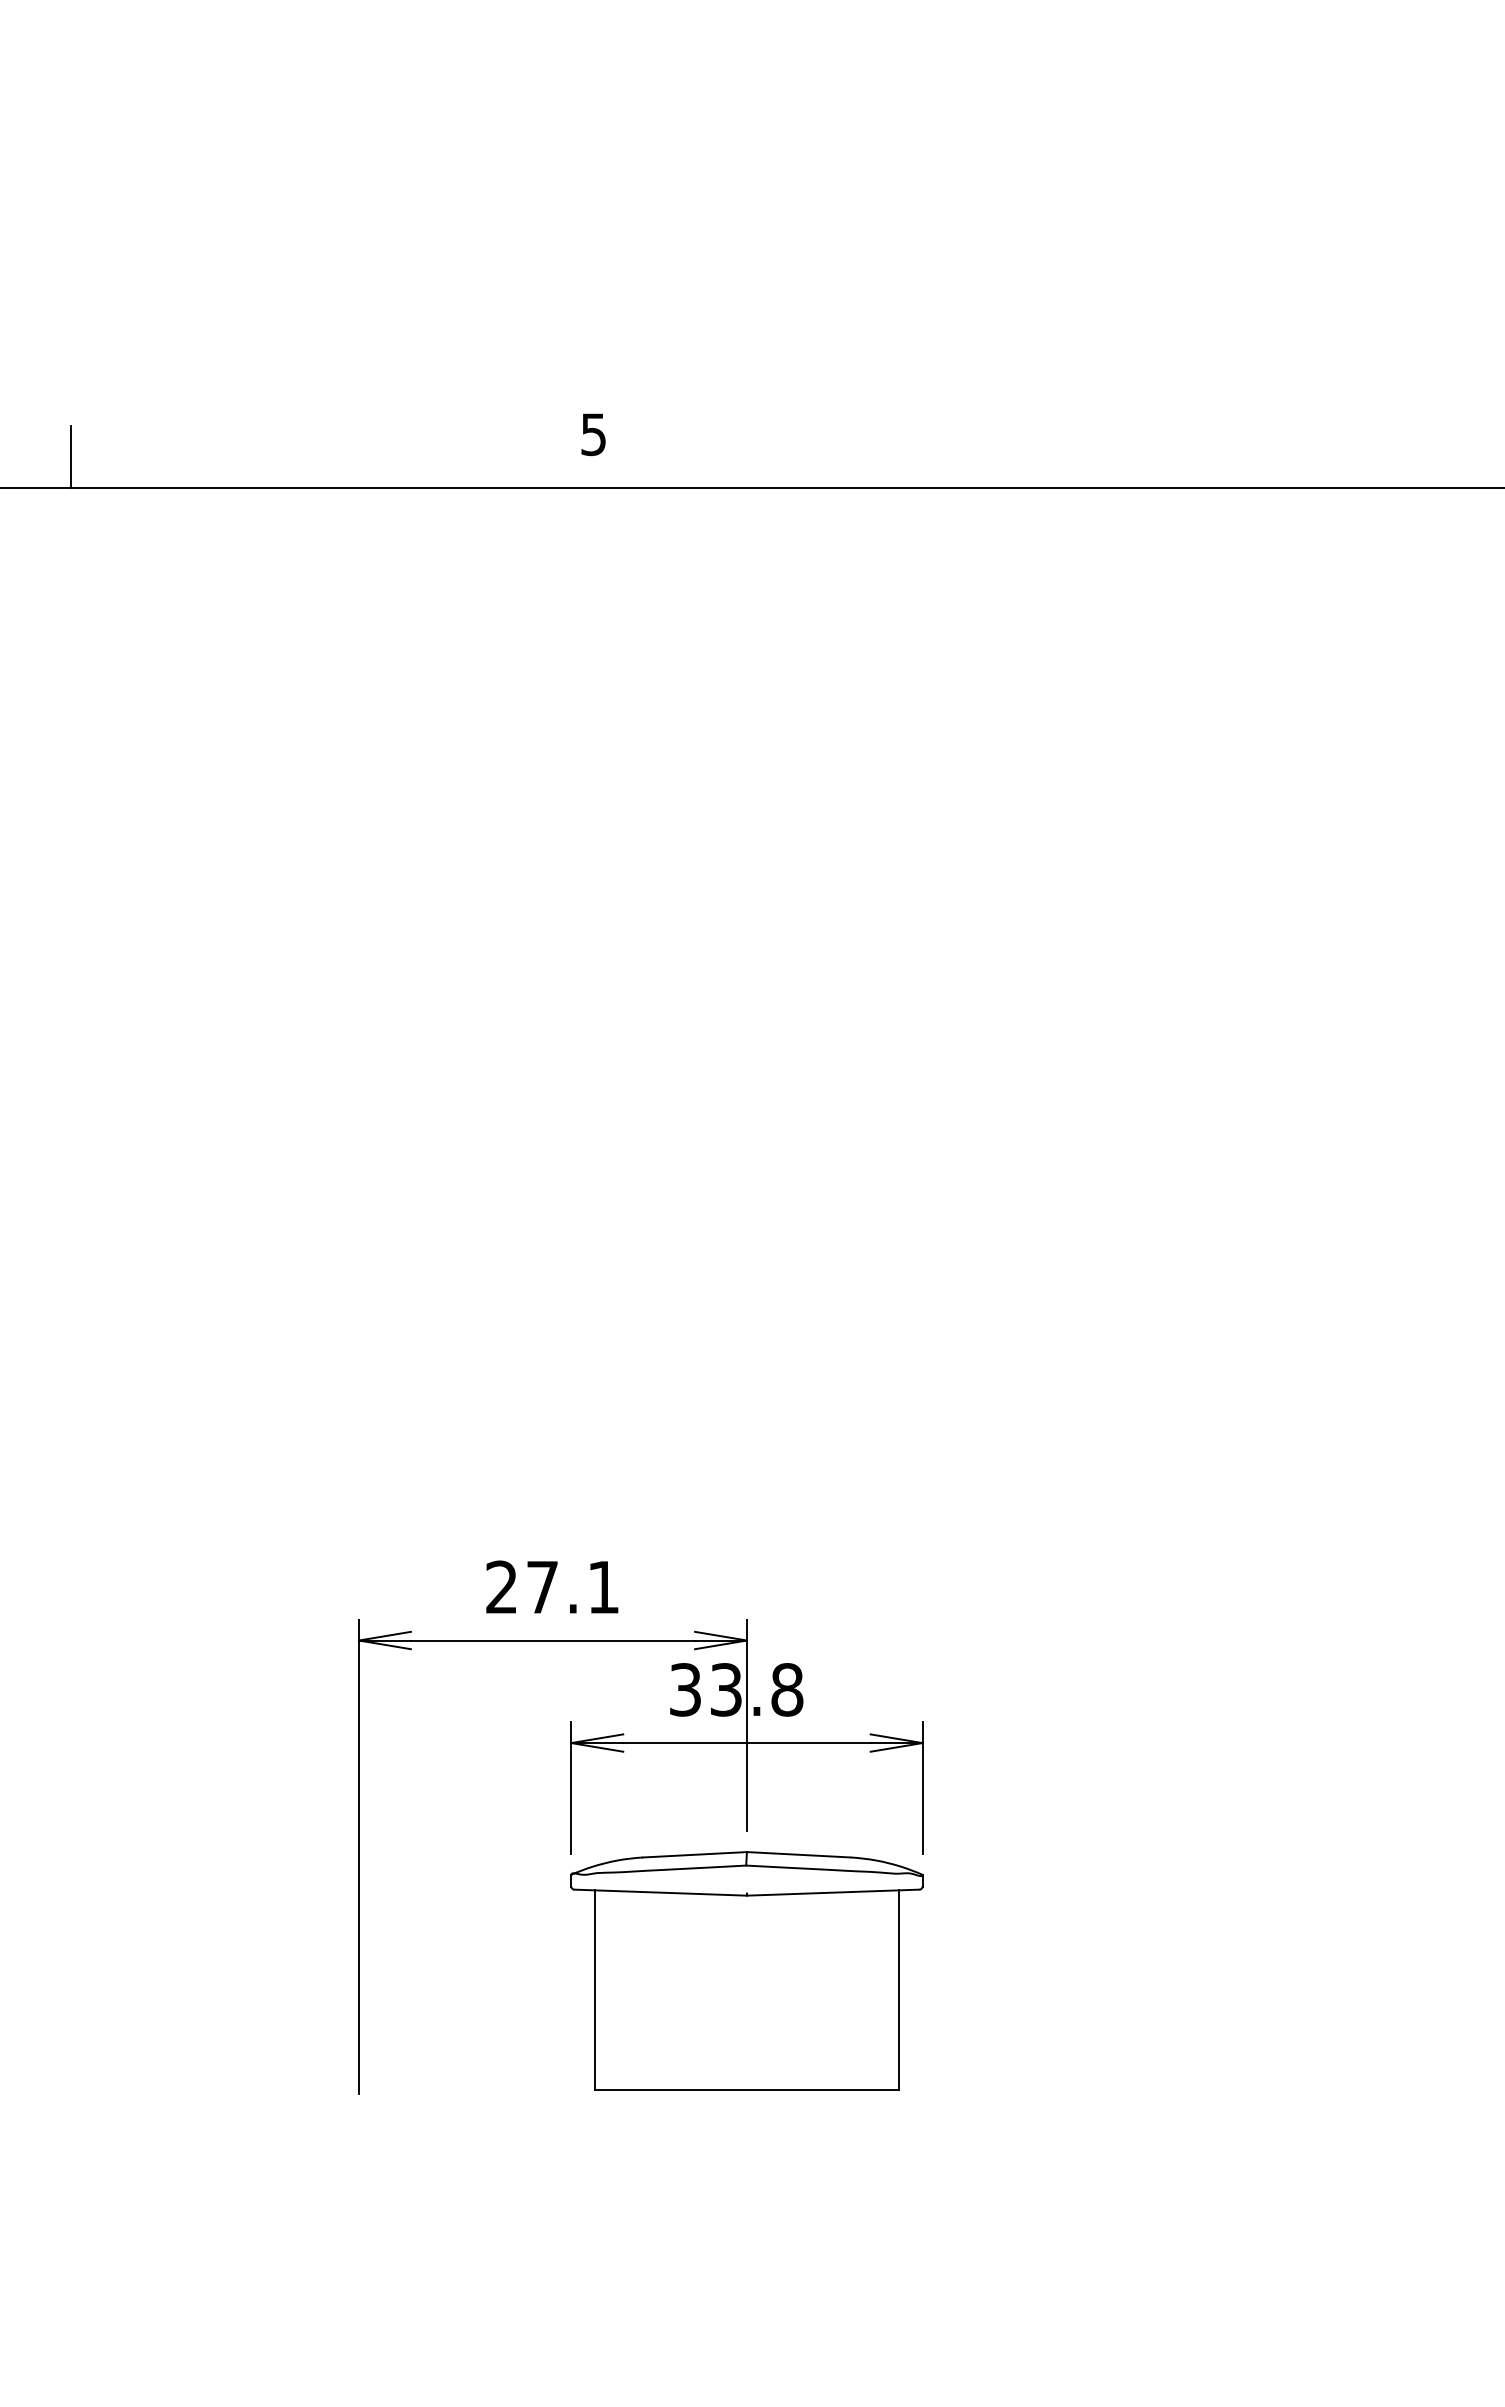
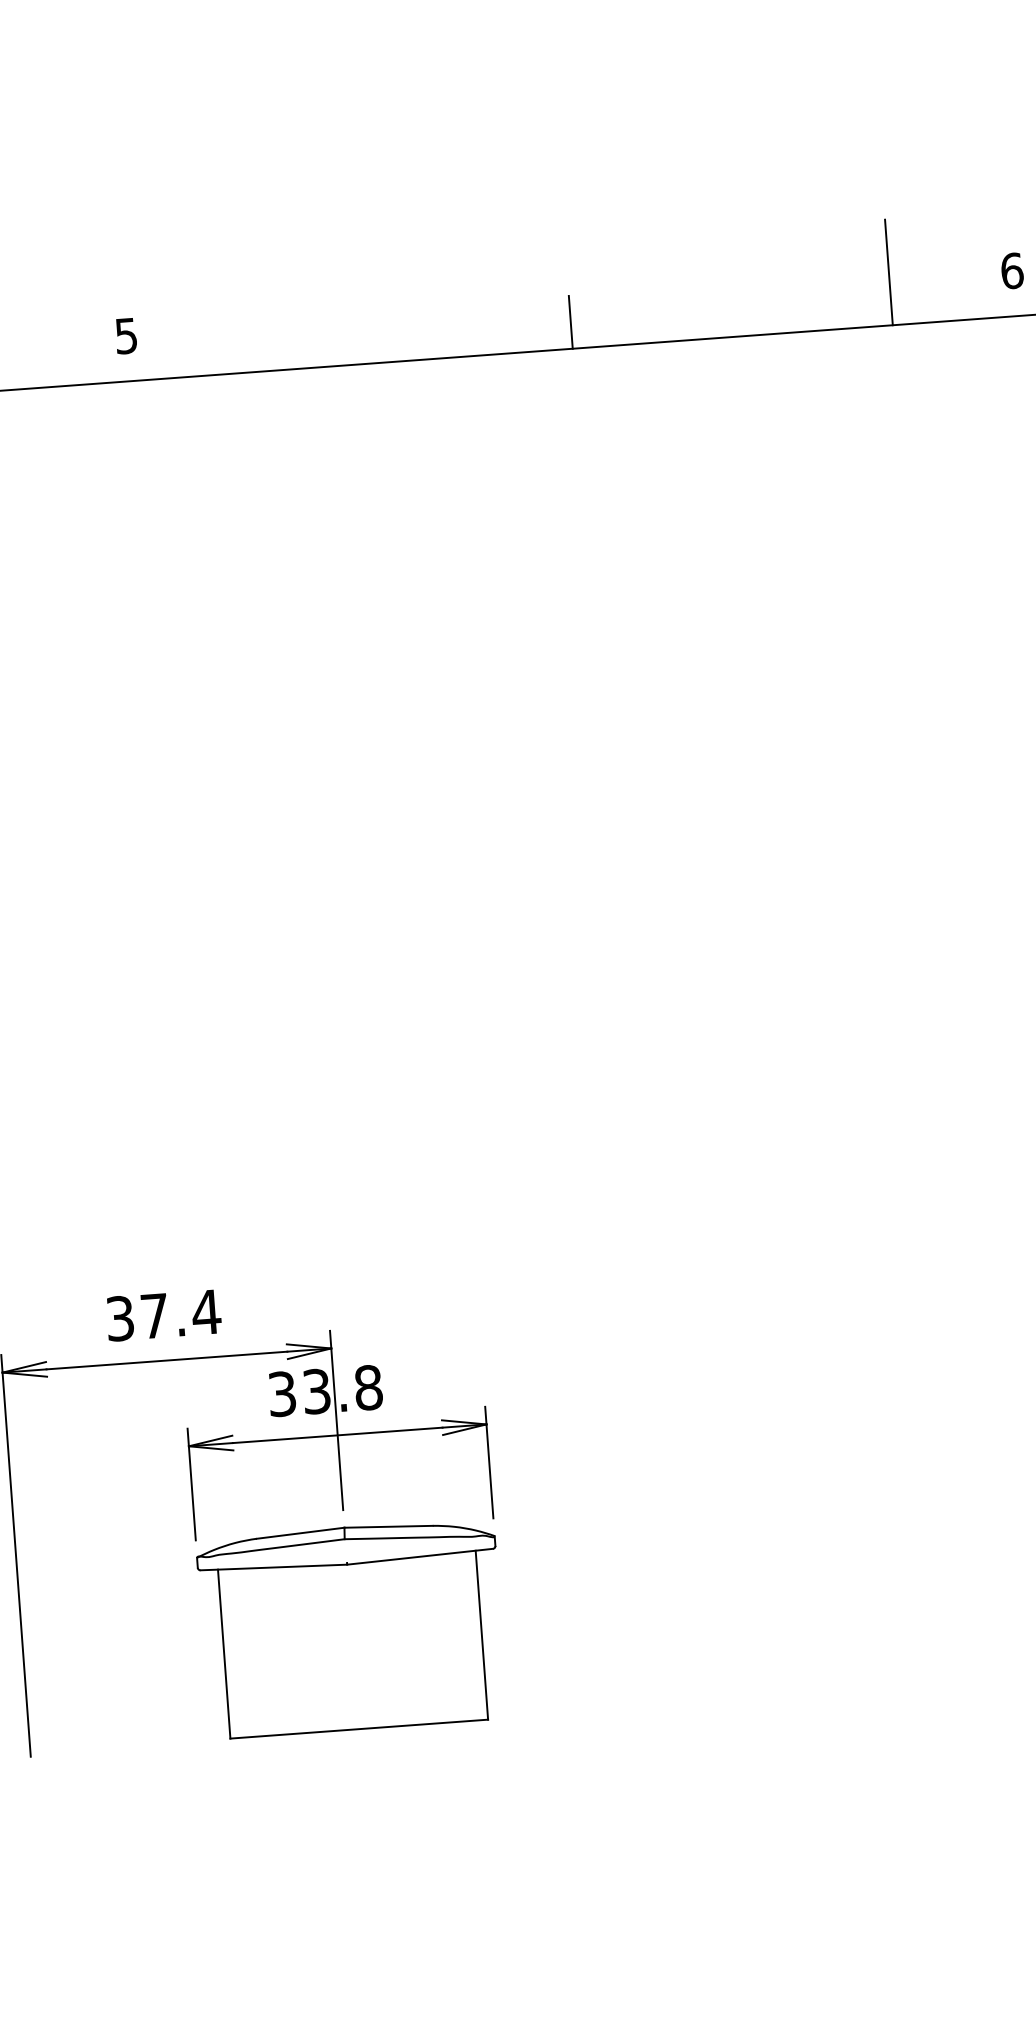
line: (1494, 425) -> (889, 272), added
line: (1116, 456) -> (570, 322), added
text: (553, 1587) -> (164, 1315), 27.1 -> 37.4

